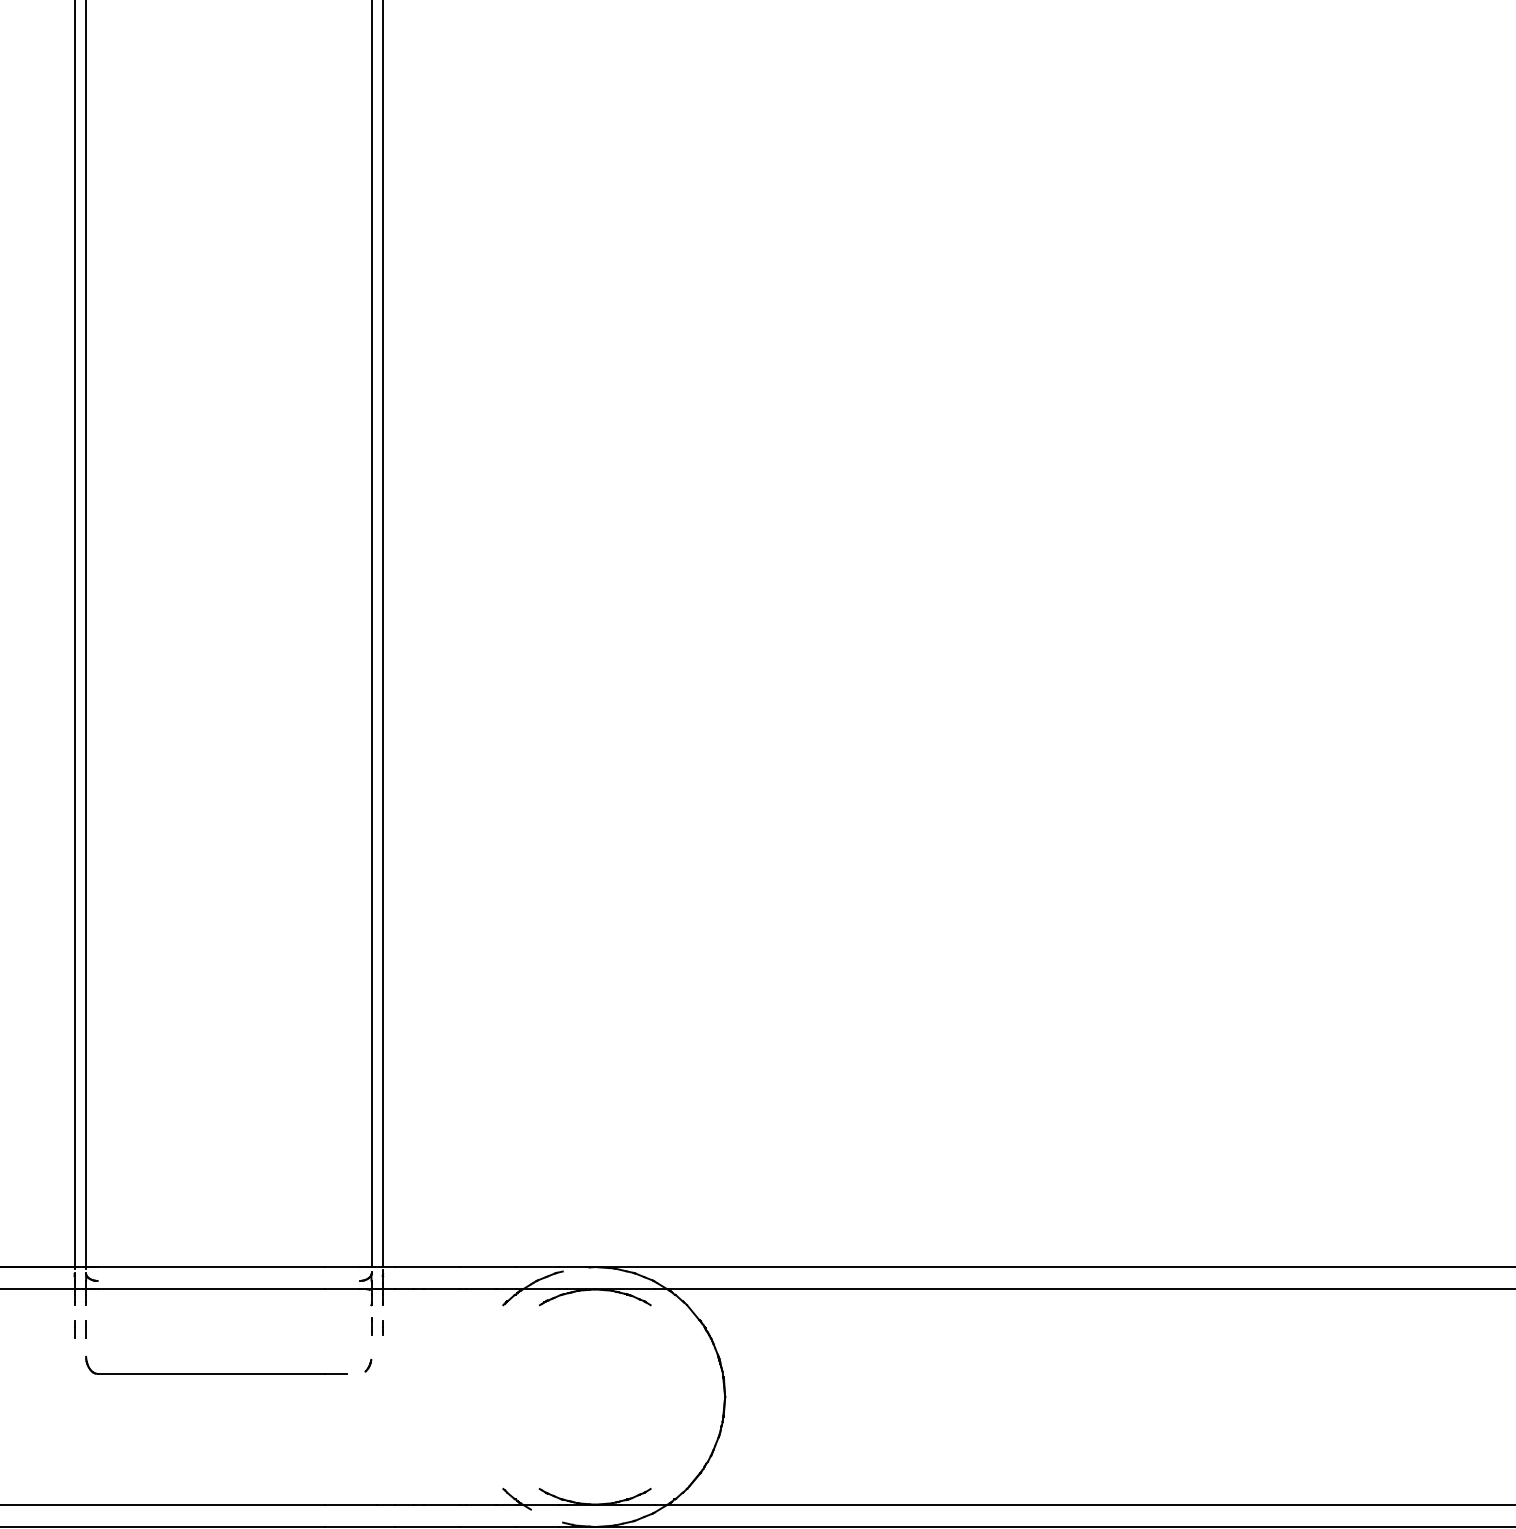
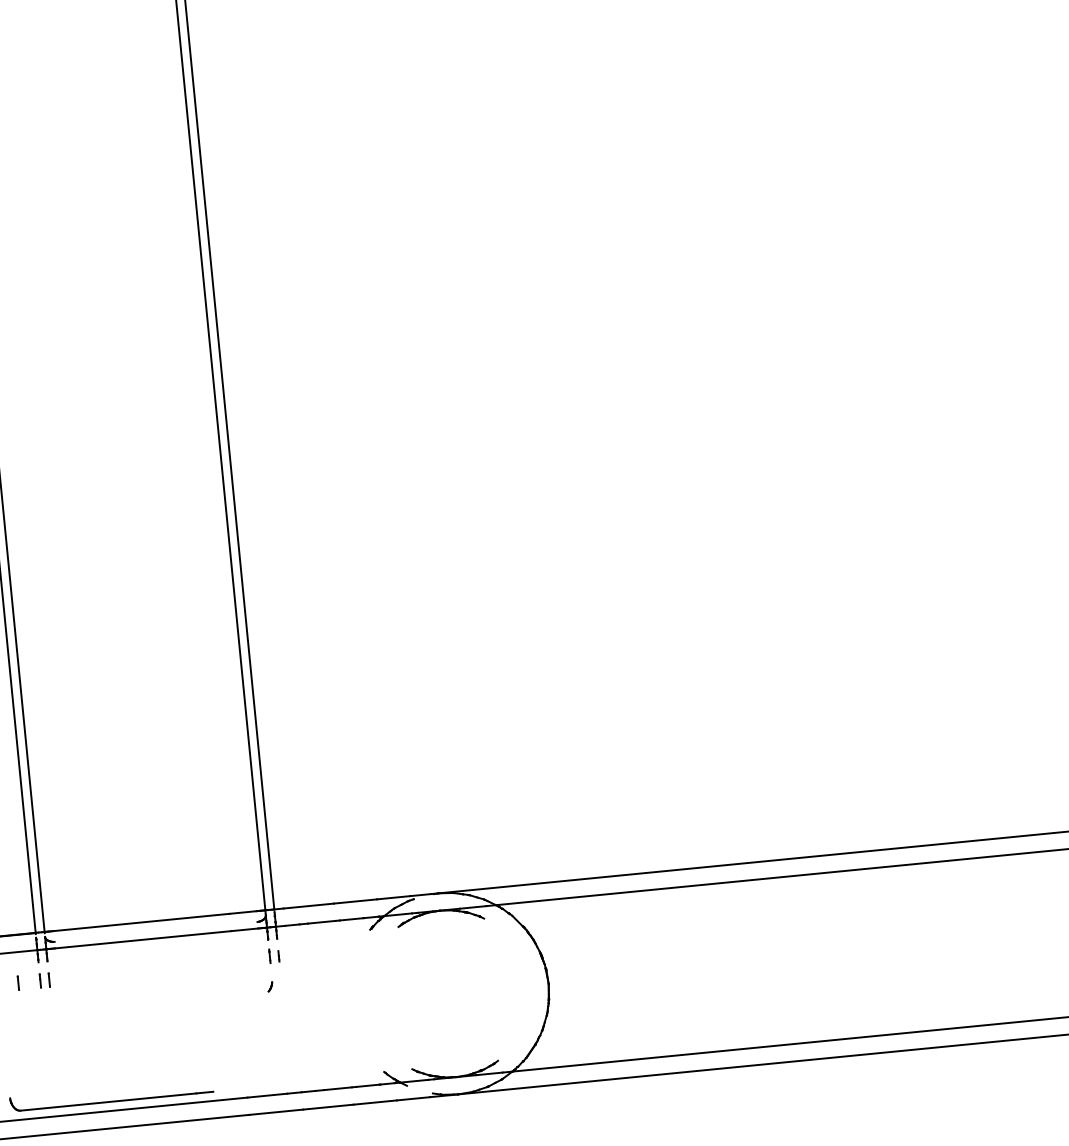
line: (45, 1329) -> (17, 983), added
part: (216, 1373) -> (112, 1101), moved

